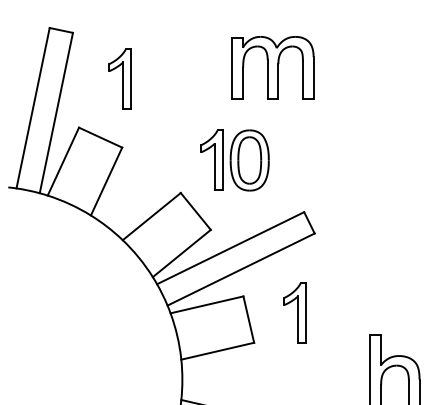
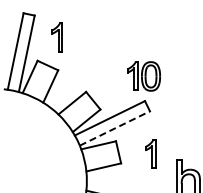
part: (273, 66) -> (130, 31), removed
part: (233, 160) -> (143, 76), moved
line: (242, 269) -> (115, 128), solid -> dashed
part: (294, 311) -> (150, 153), moved

